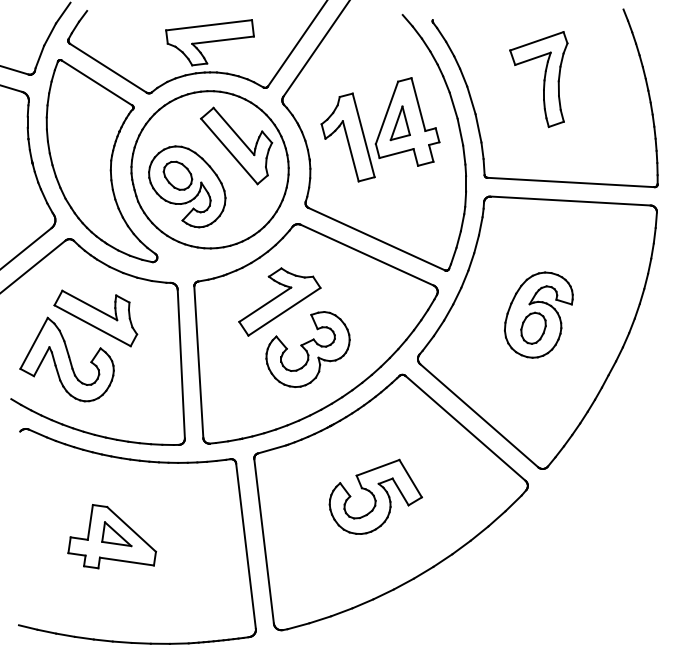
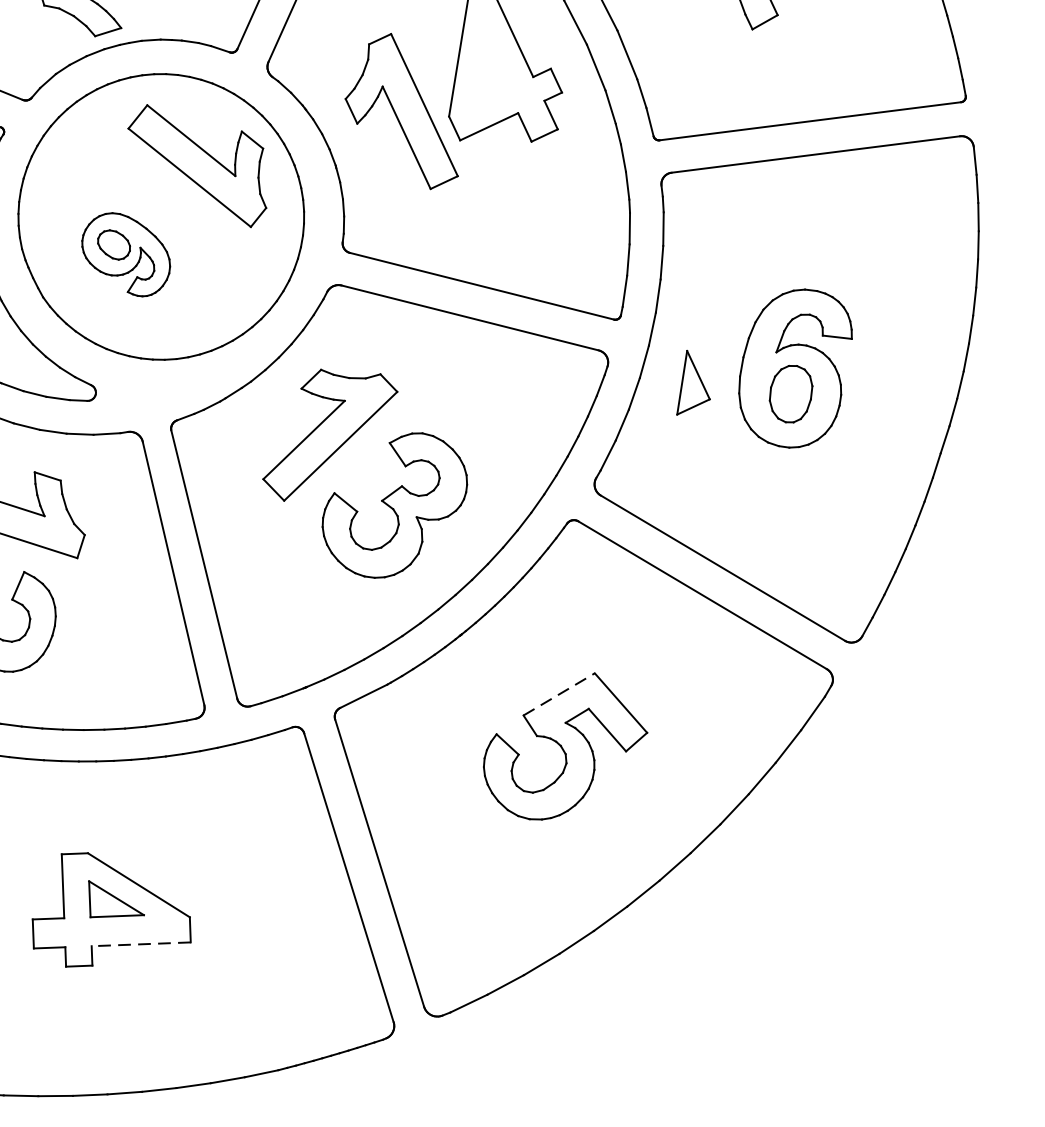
part: (399, 123) -> (687, 382), moved
part: (187, 186) -> (126, 254), size x0.6
line: (378, 467) -> (559, 693), solid -> dashed
line: (126, 561) -> (140, 944), solid -> dashed

